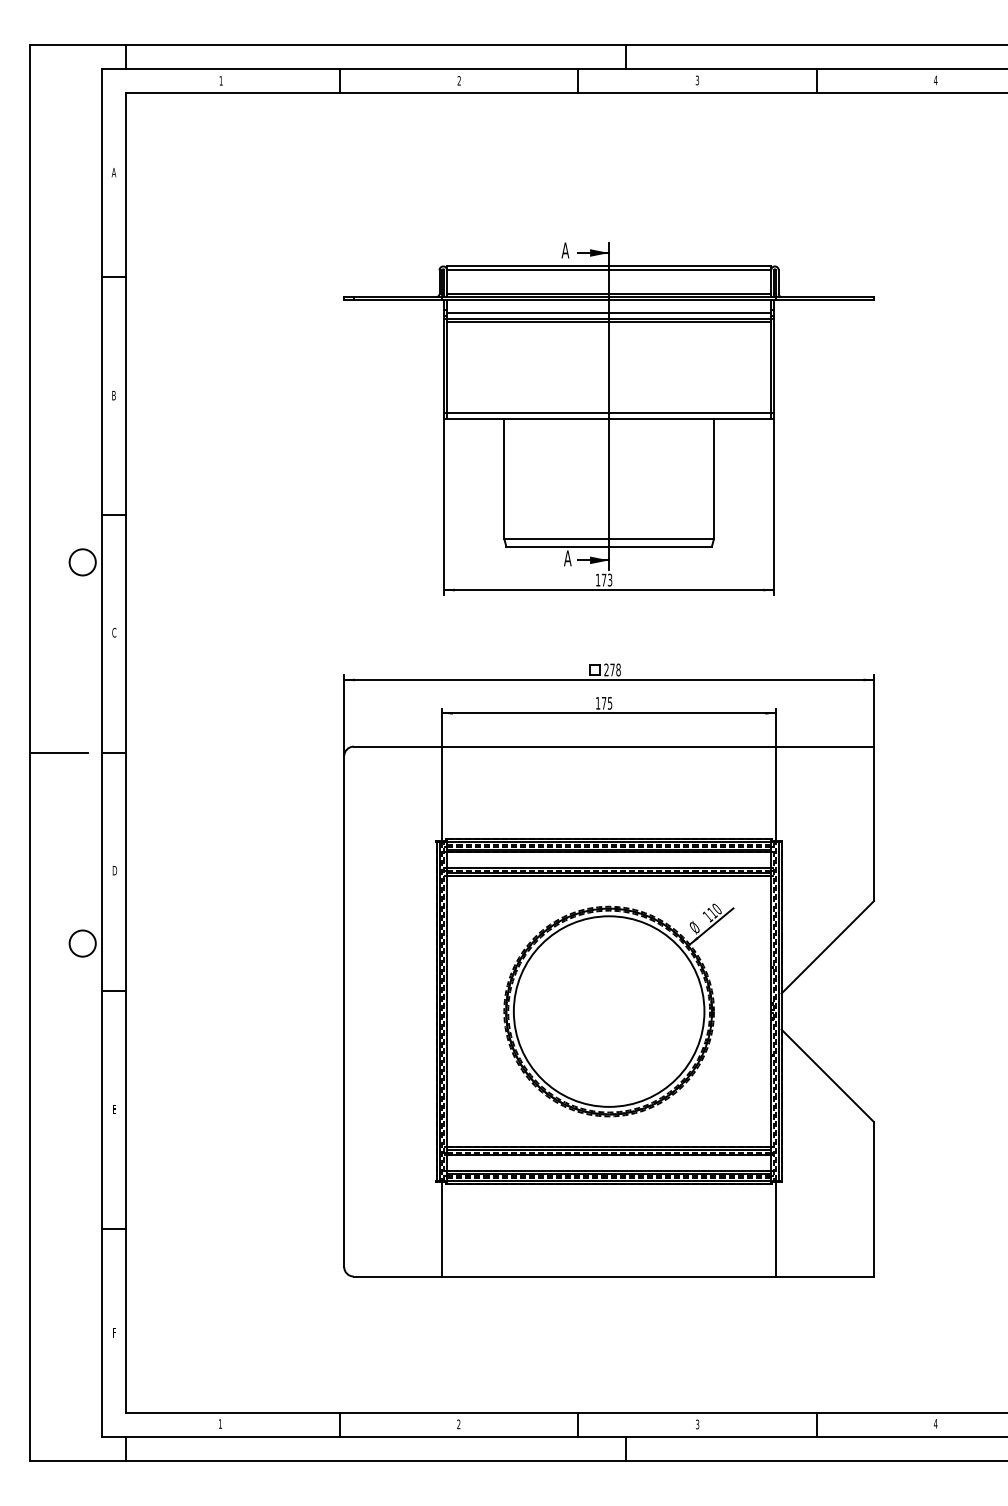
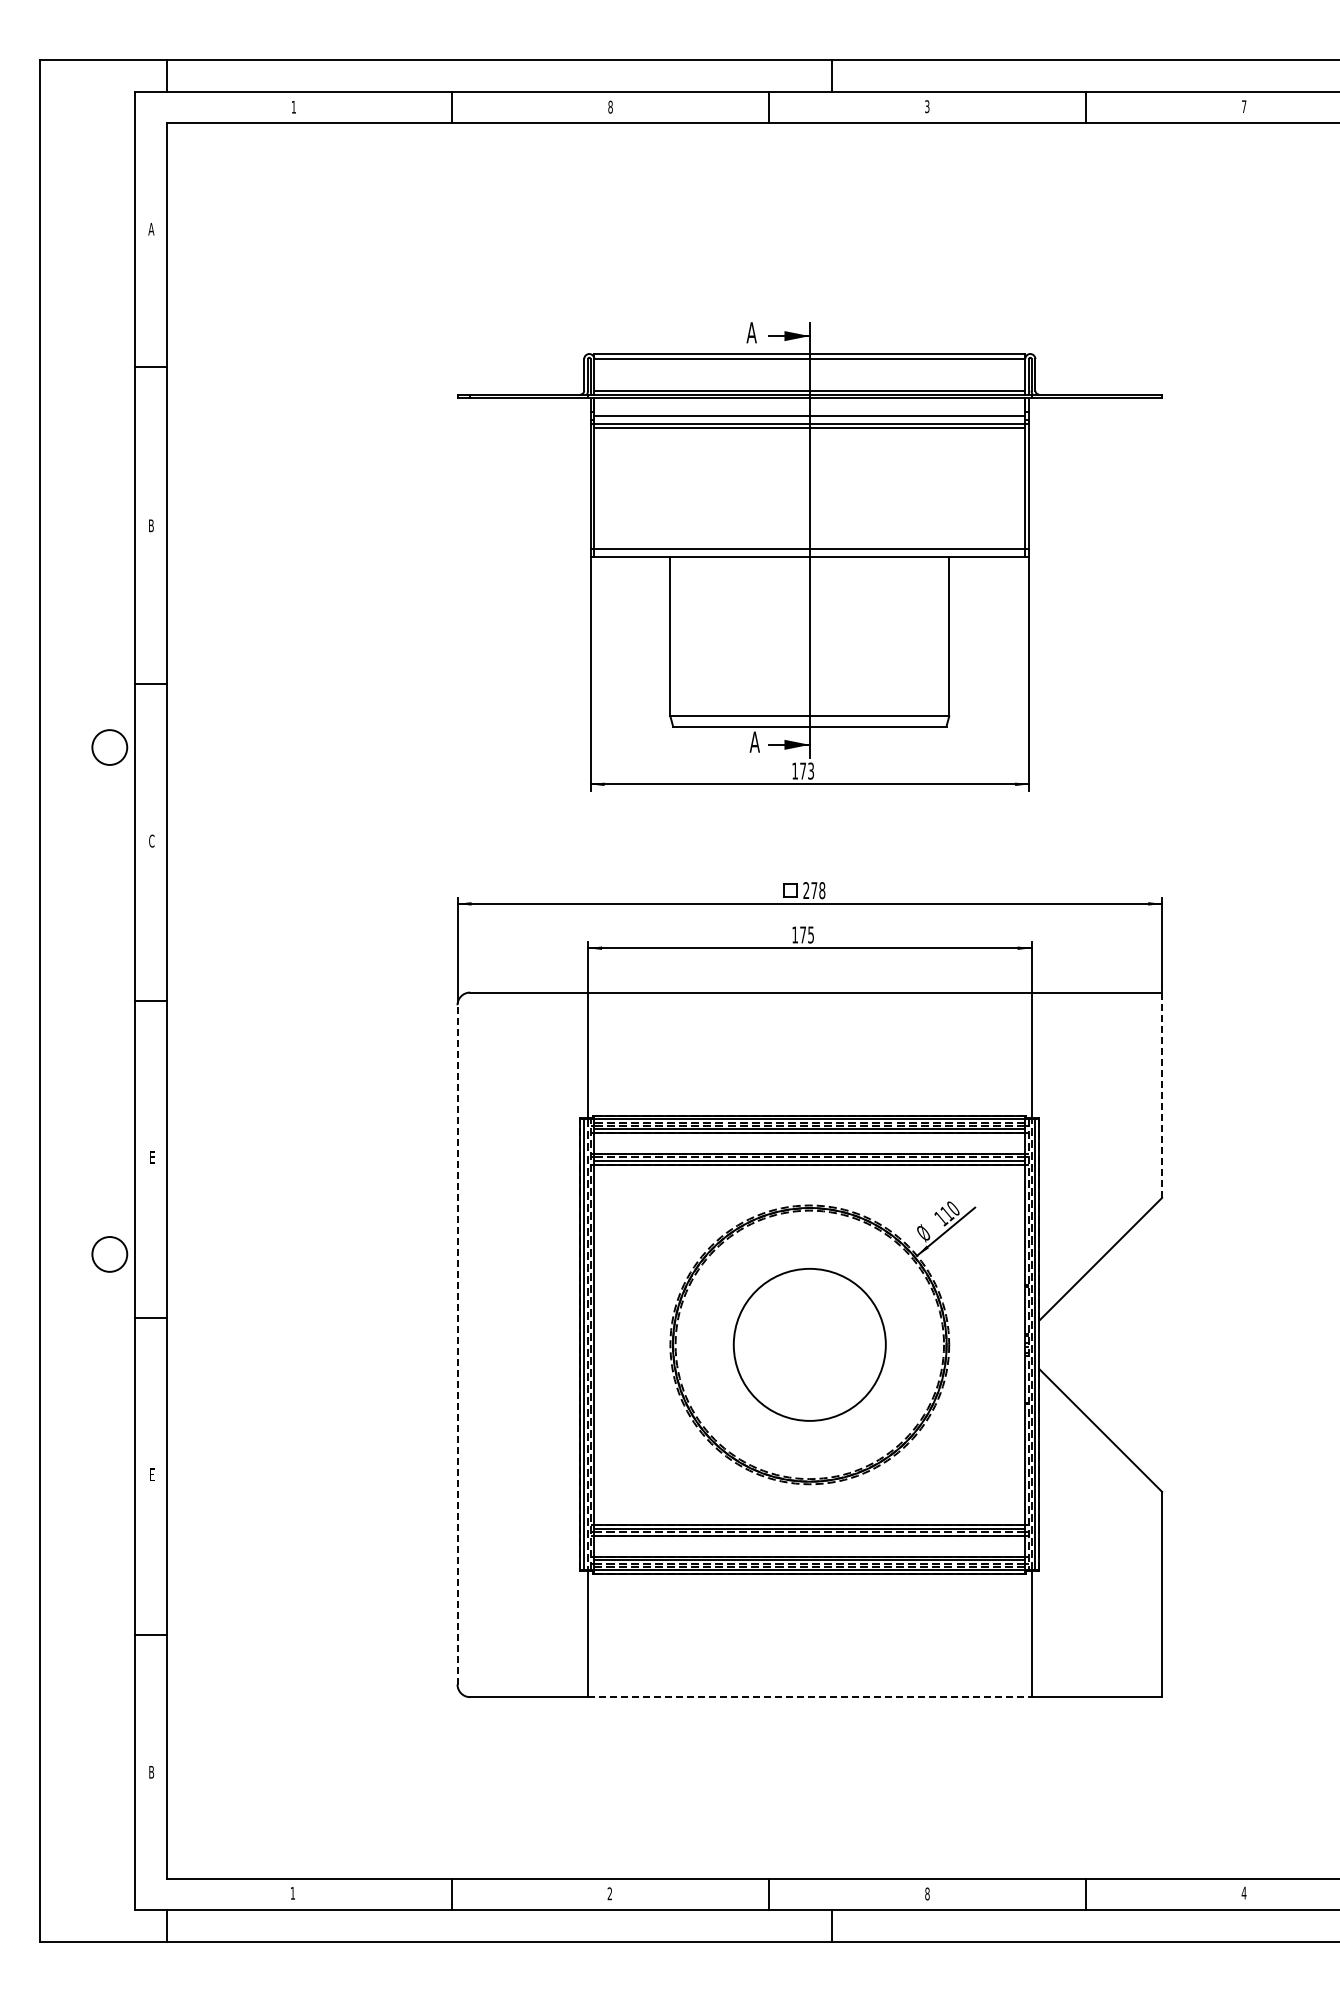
text: (459, 80) -> (610, 106), 2 -> 8
text: (935, 80) -> (1243, 106), 4 -> 7
line: (59, 753) -> (78, 1001), removed
line: (874, 824) -> (1162, 1095), solid -> dashed
text: (114, 870) -> (152, 1157), D -> E
line: (344, 1011) -> (457, 1344), solid -> dashed
circle: (608, 1011) -> (809, 1344), size x0.6
line: (608, 1276) -> (809, 1697), solid -> dashed
text: (114, 1333) -> (151, 1772), F -> B
text: (697, 1424) -> (927, 1893), 3 -> 8

